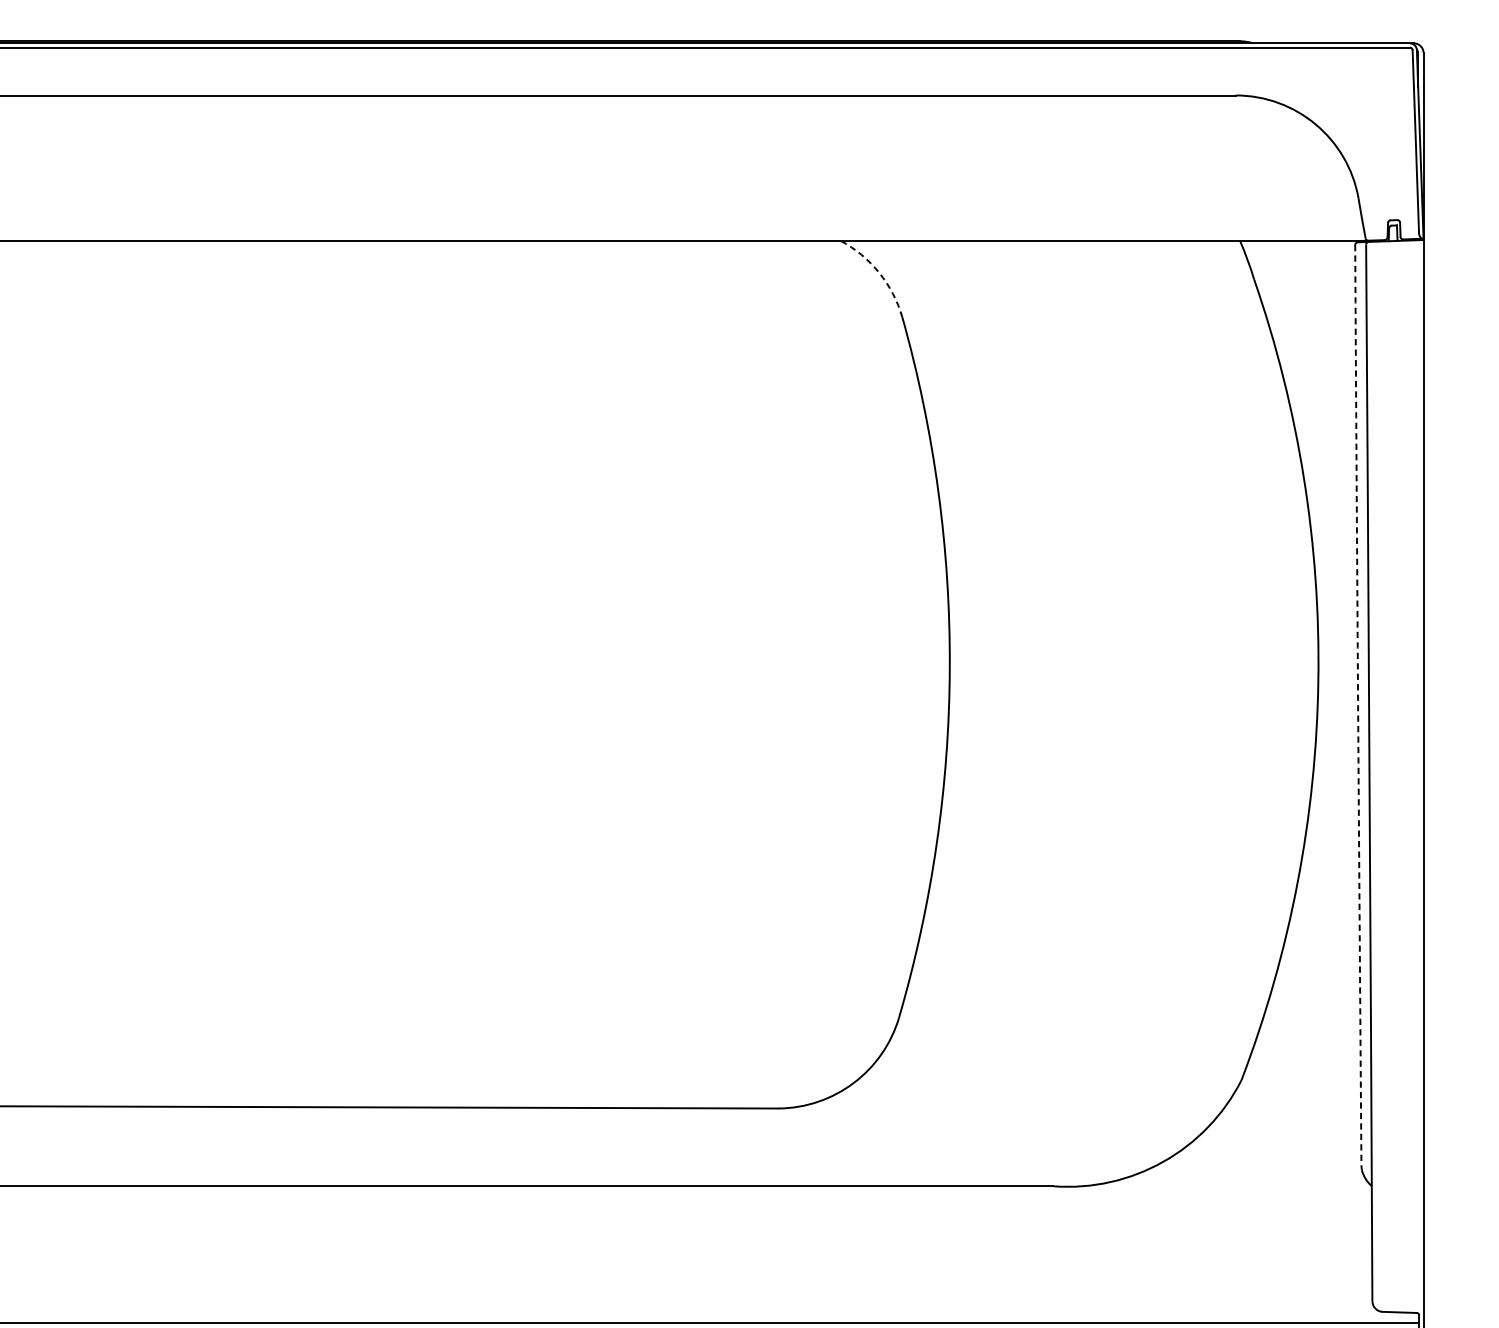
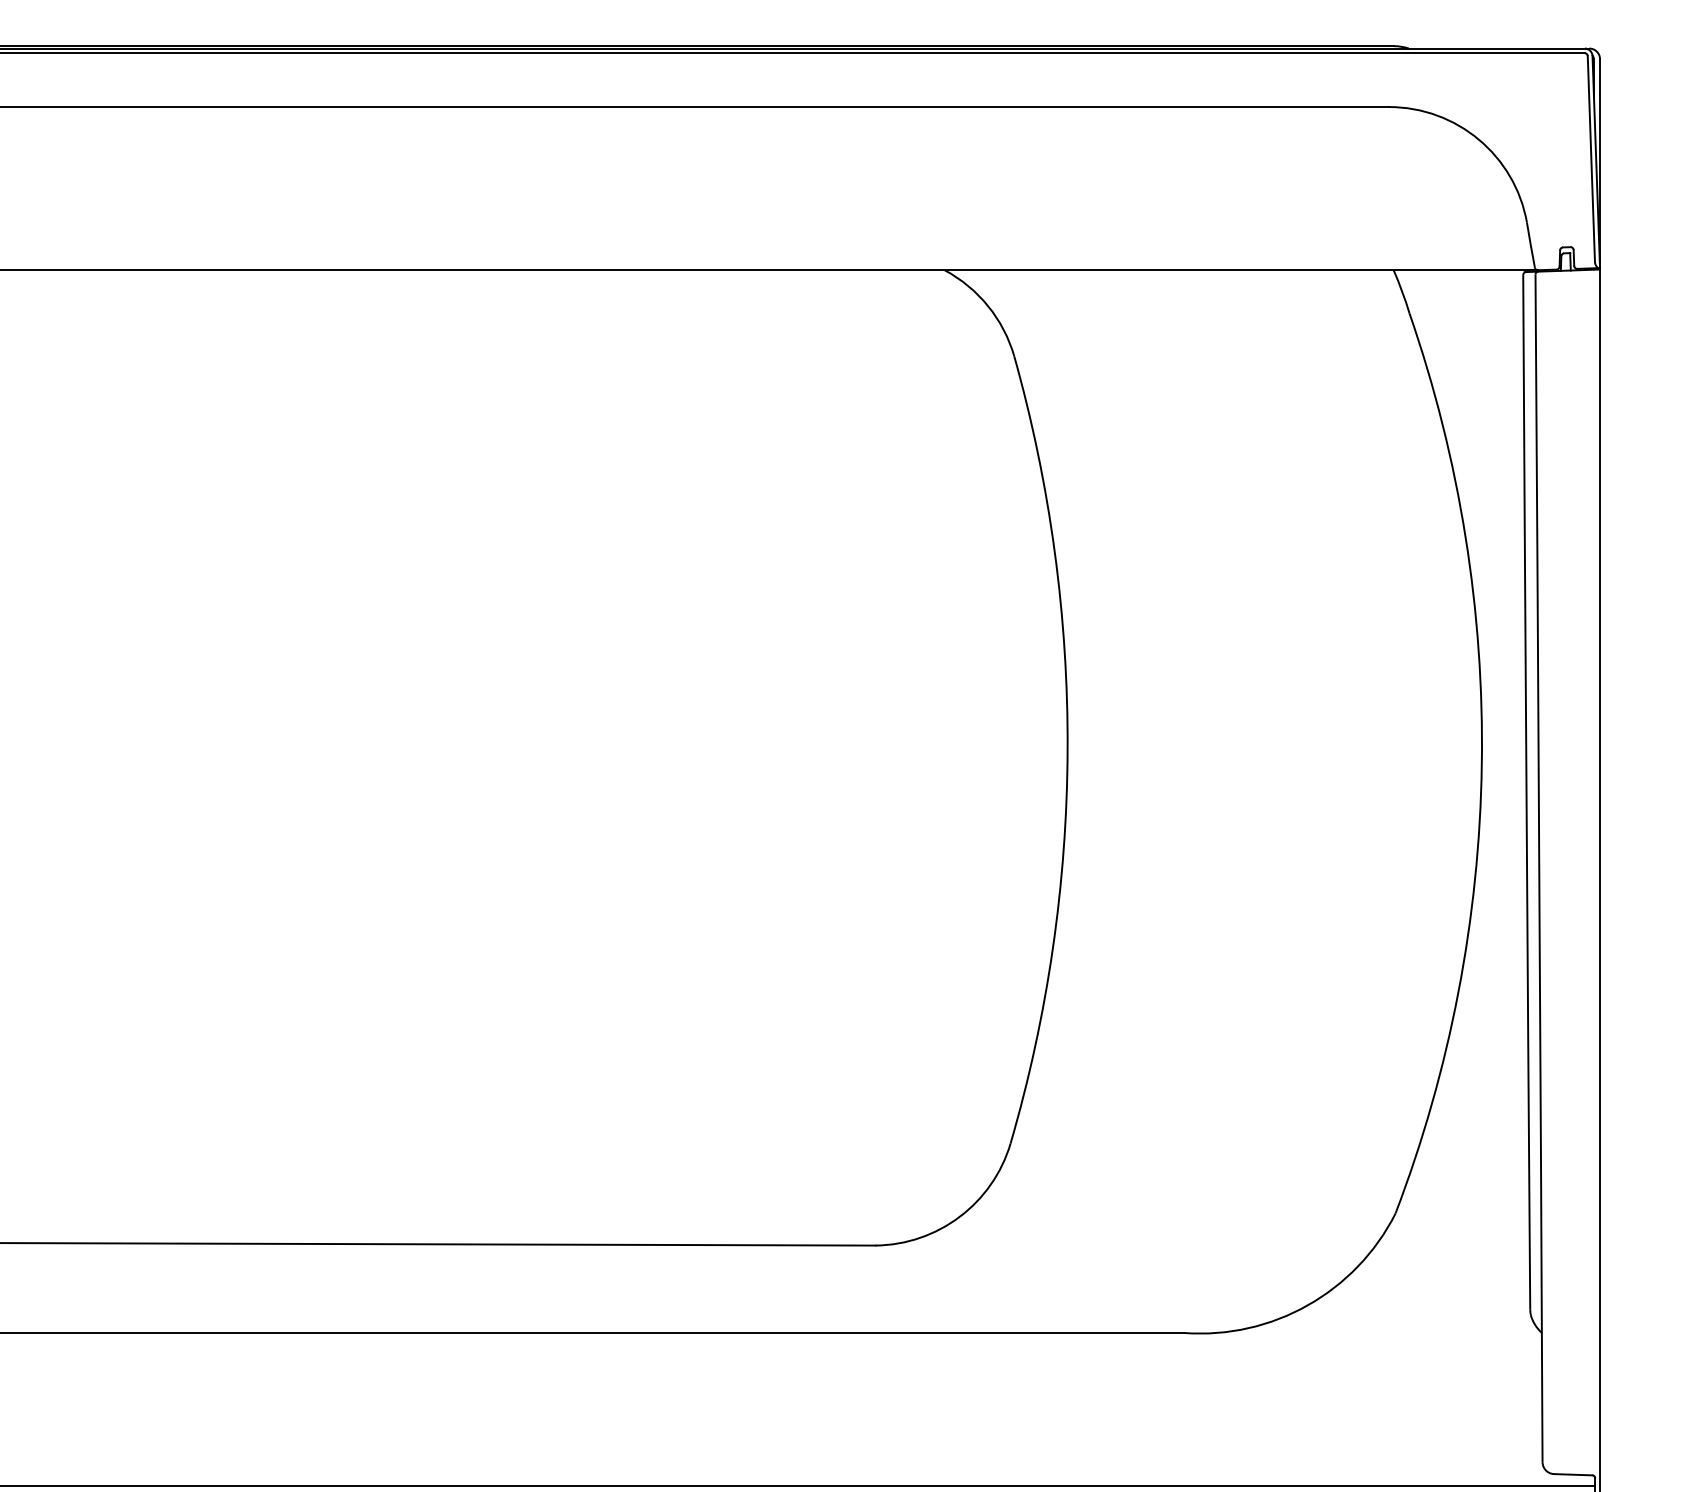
arc: (879, 272) -> (988, 306), dashed -> solid
arc: (1358, 705) -> (1526, 792), dashed -> solid

